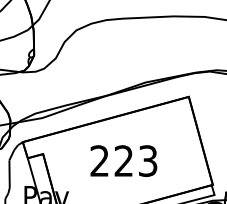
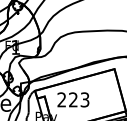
text: (124, 160) -> (73, 99), moved

